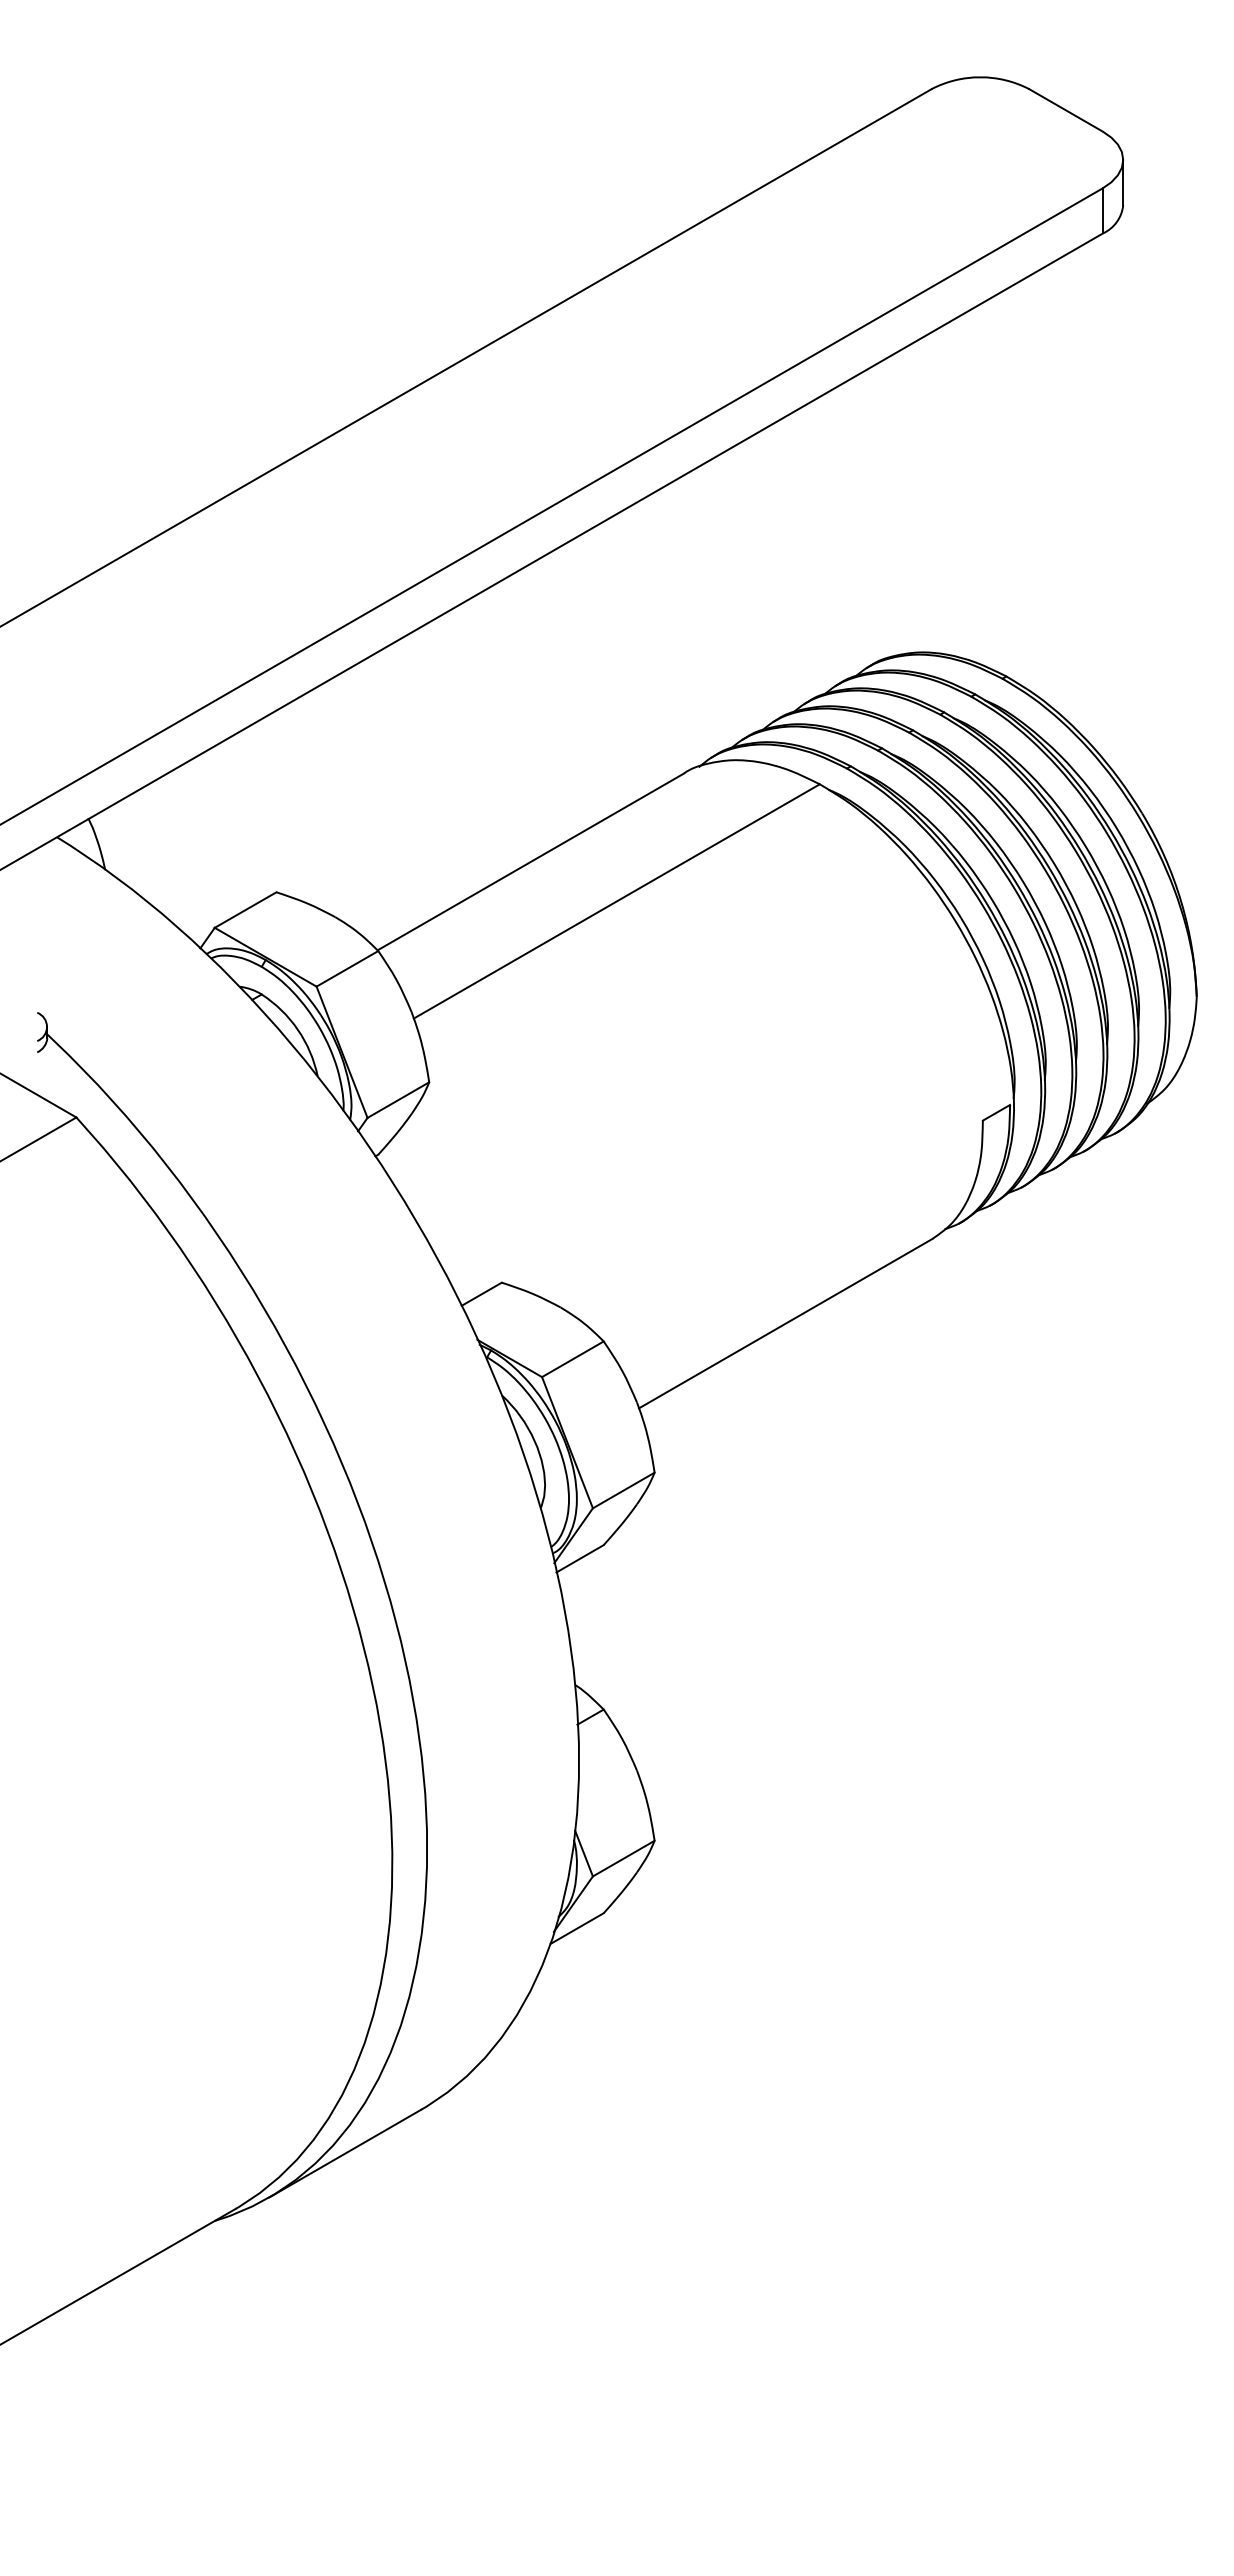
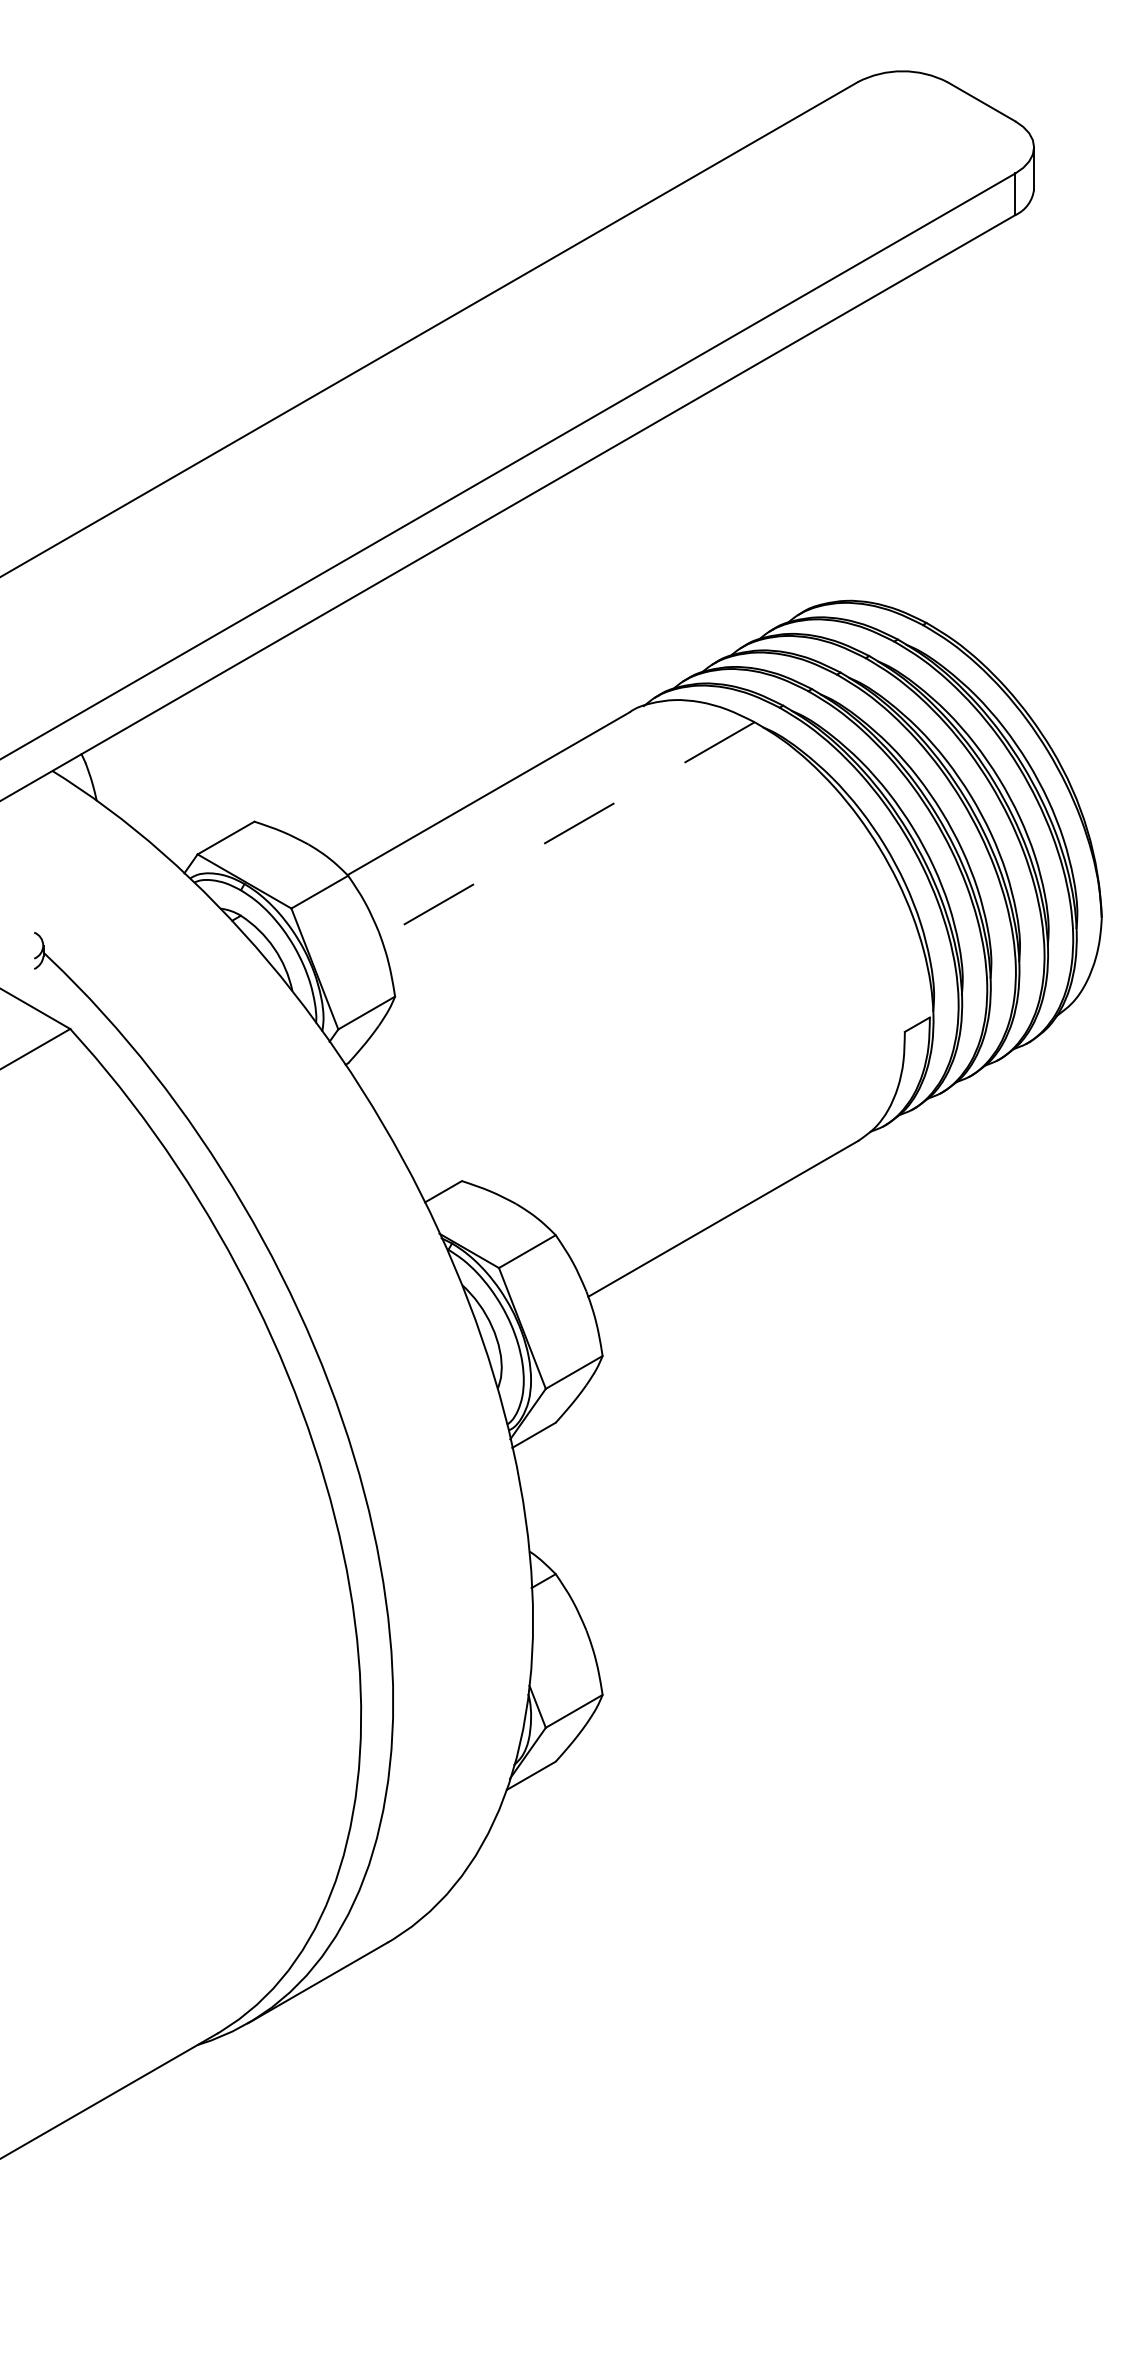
line: (616, 901) -> (567, 830), solid -> dashed

